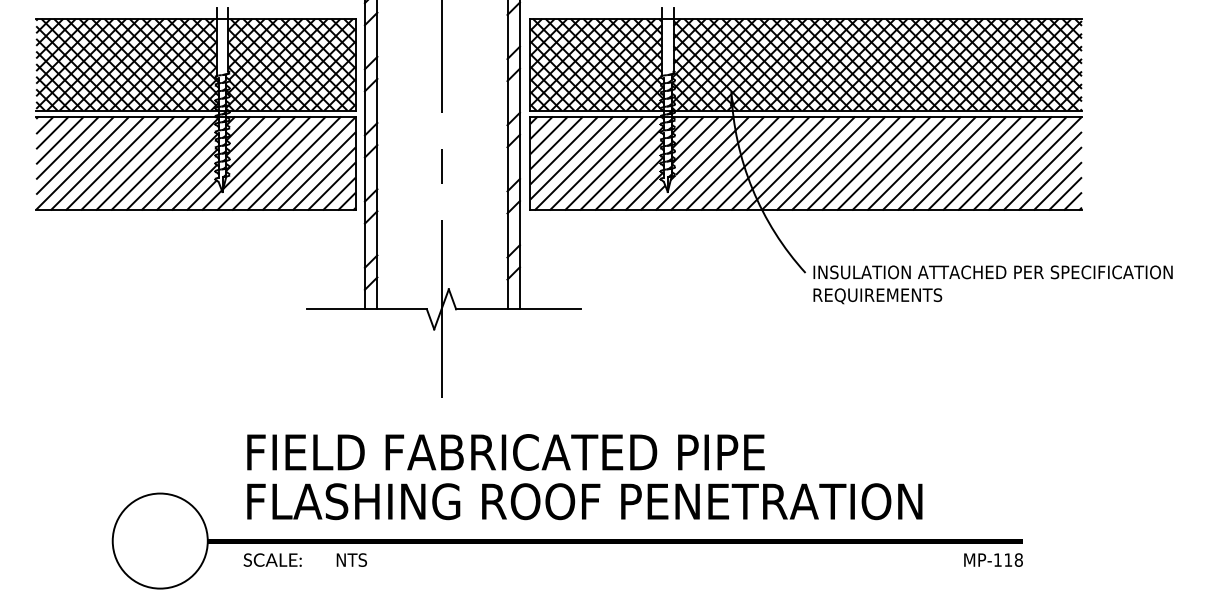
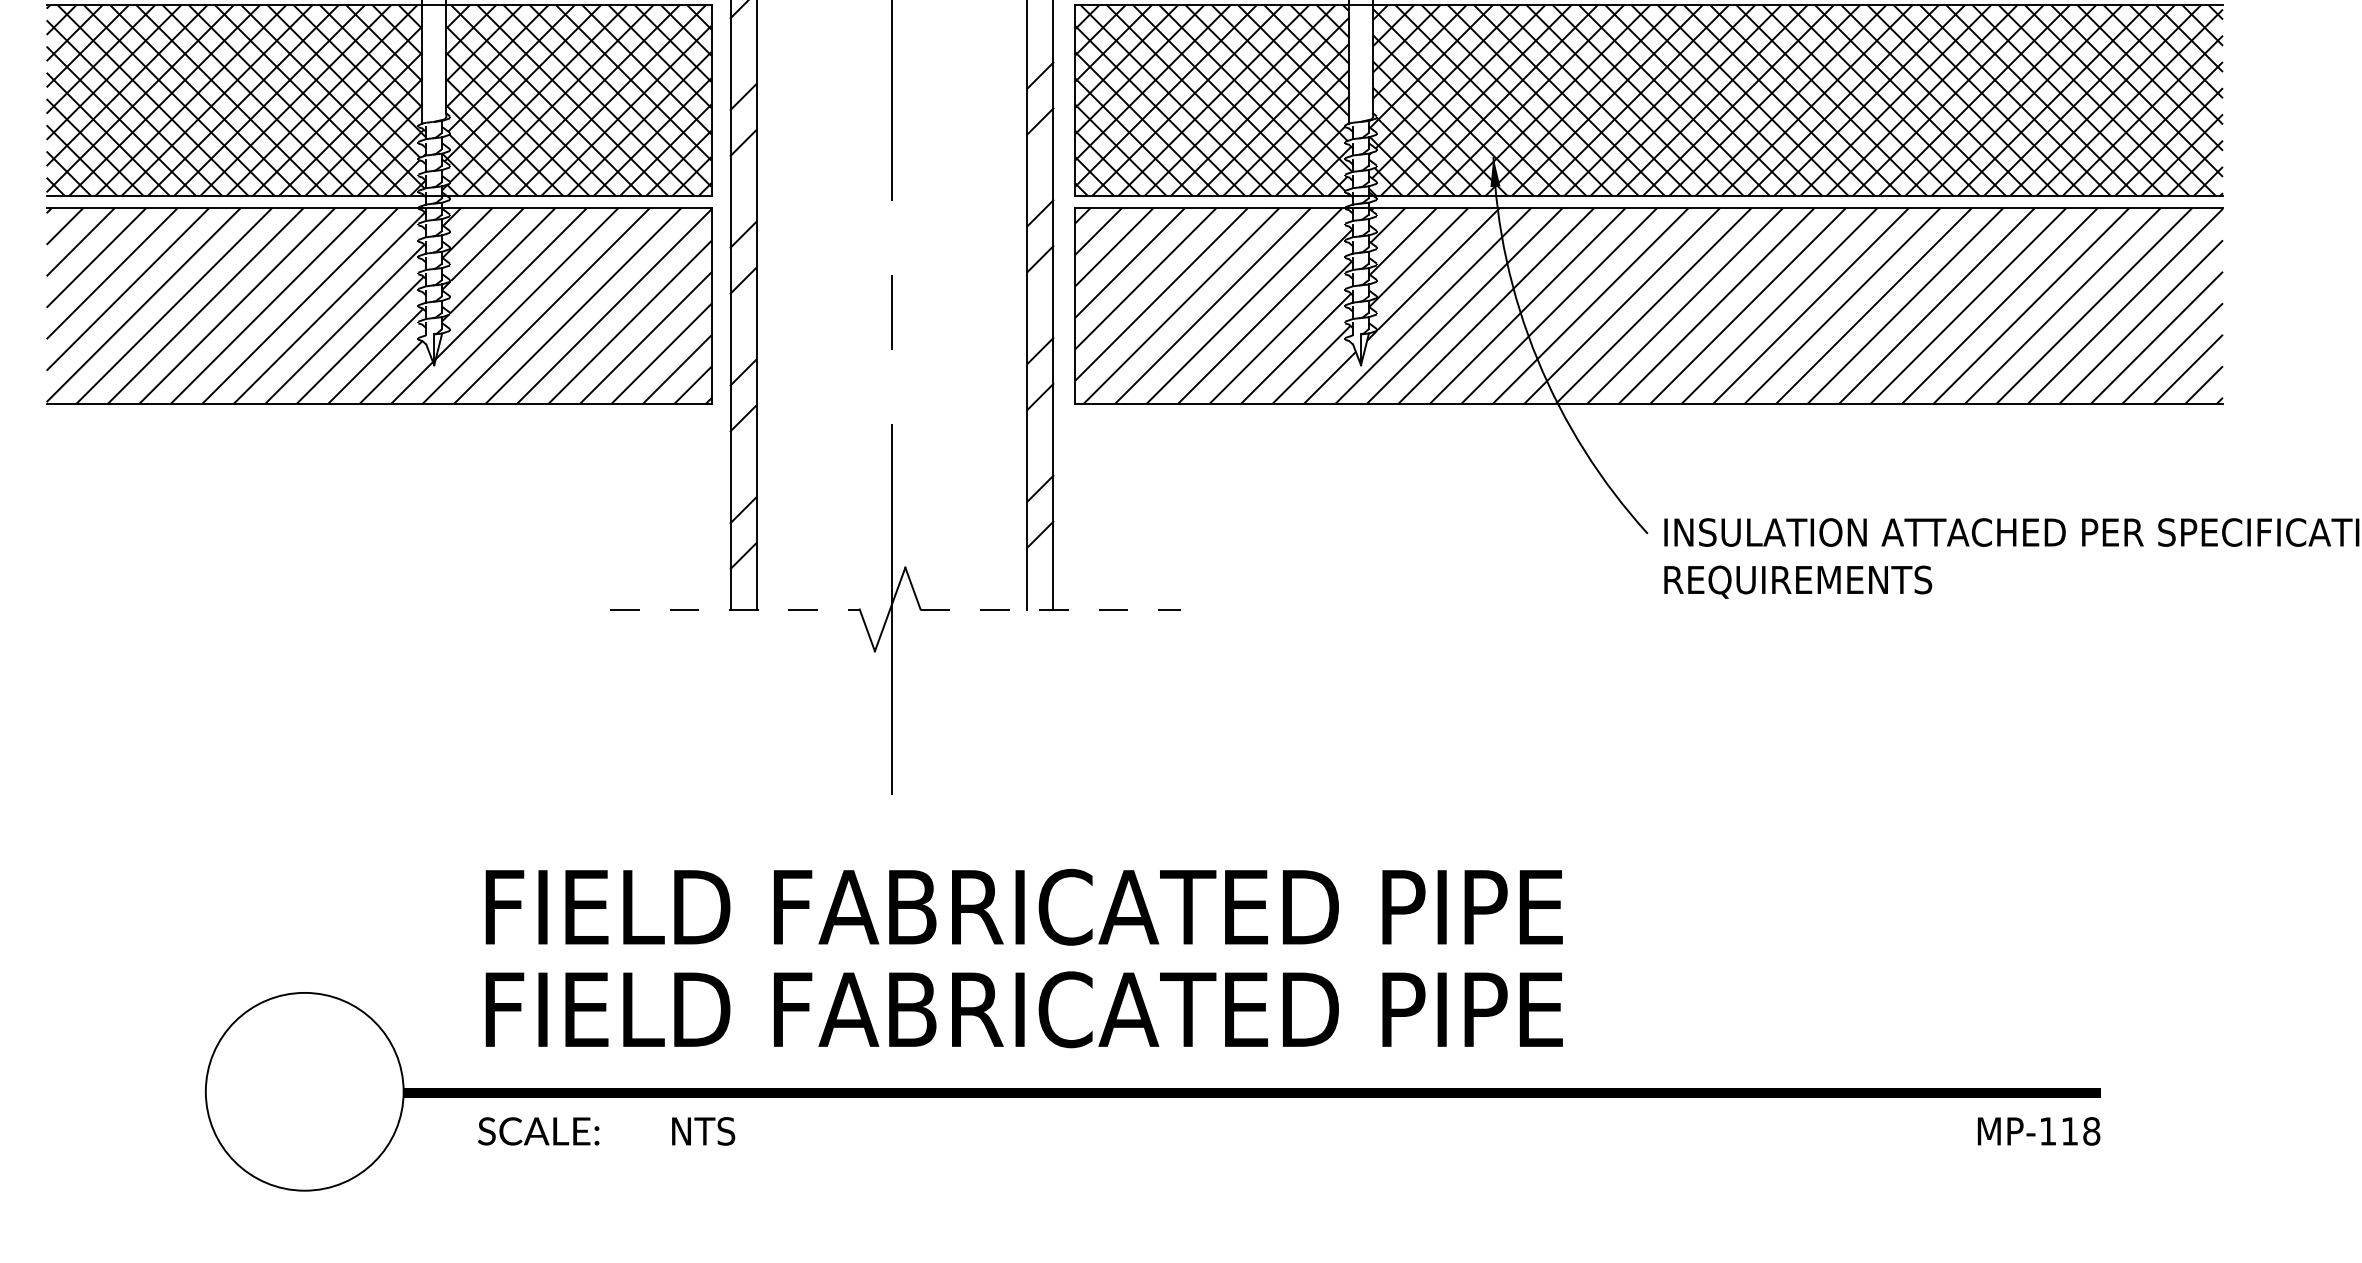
line: (366, 309) -> (733, 609), solid -> dashed
line: (519, 309) -> (1052, 609), solid -> dashed
text: (599, 501) -> (1218, 1009), FLASHING ROOF PENETRATION -> FIELD FABRICATED PIPE

